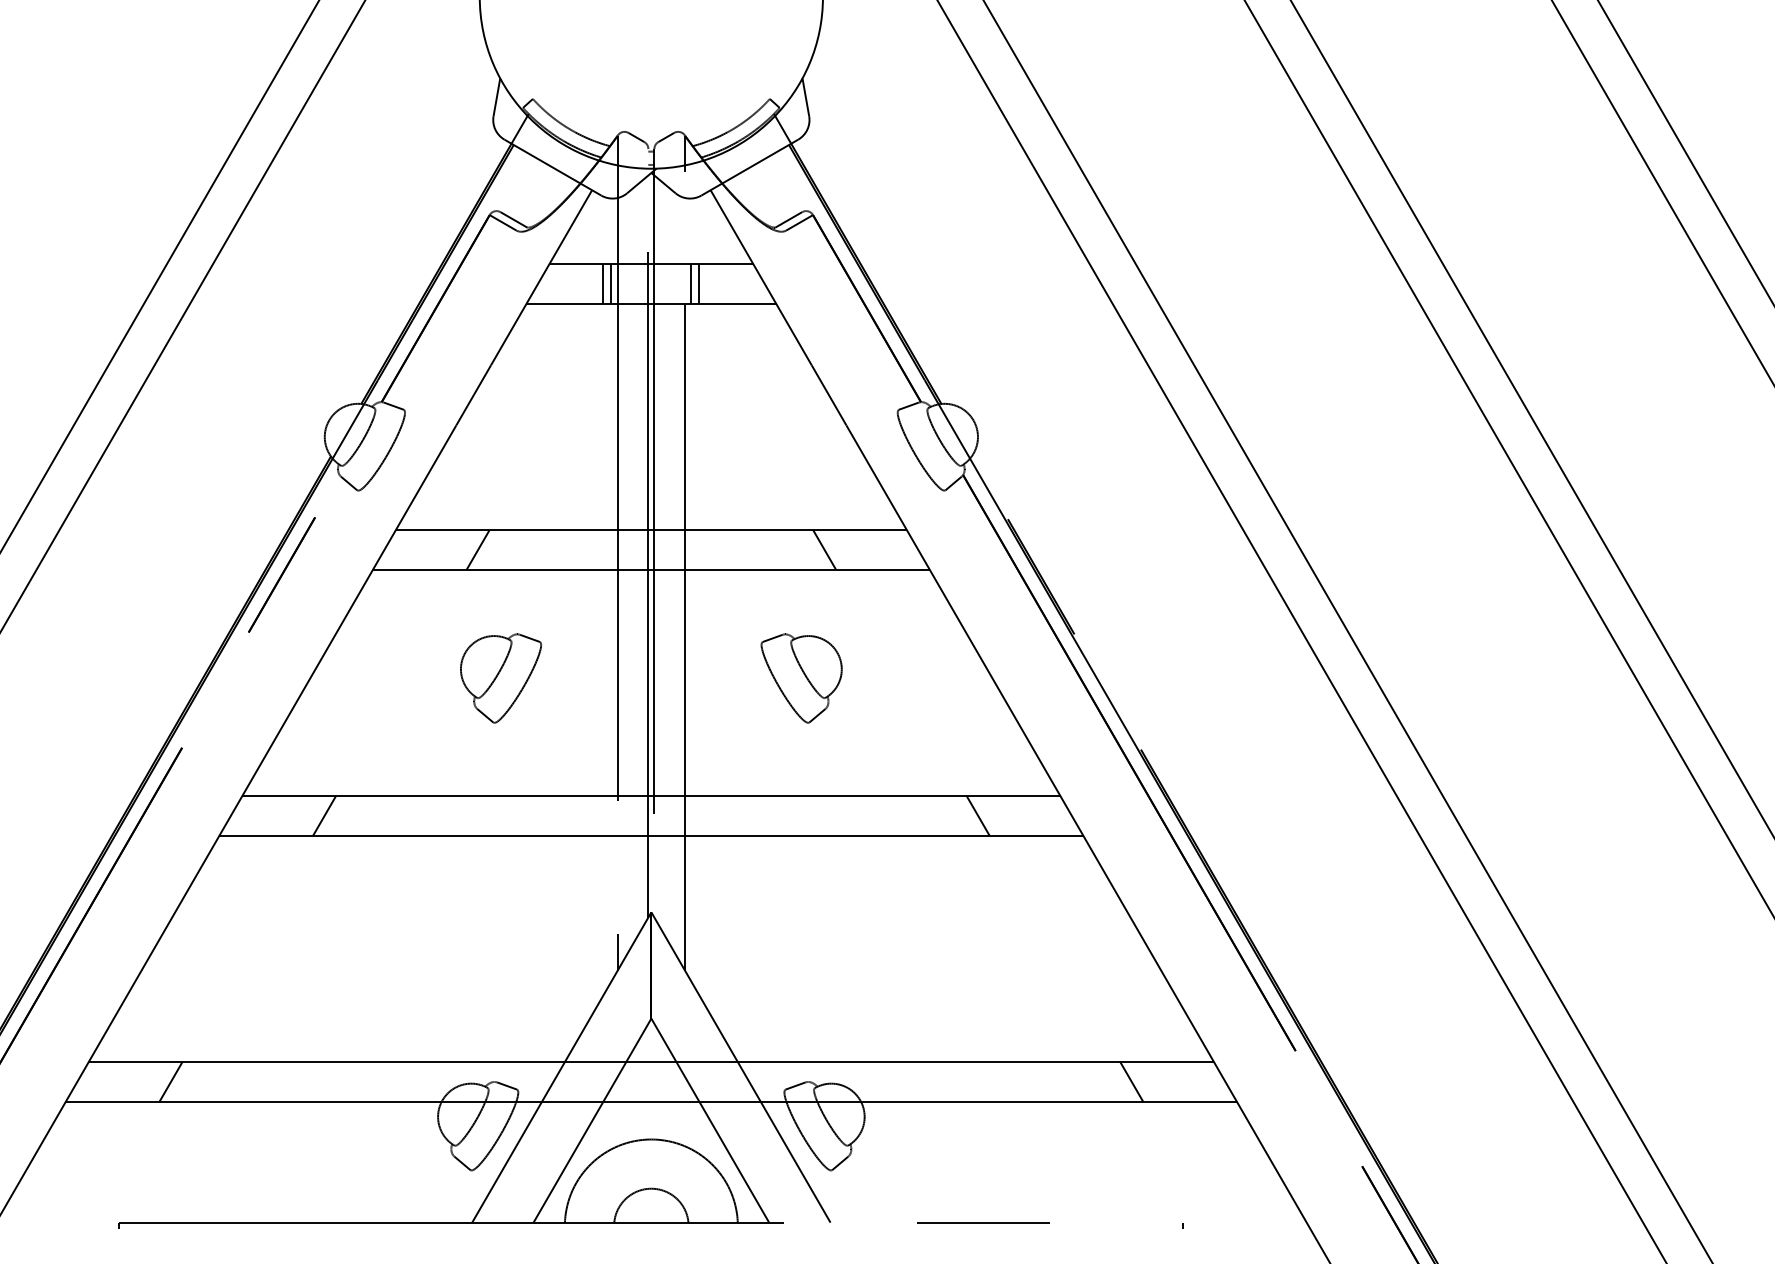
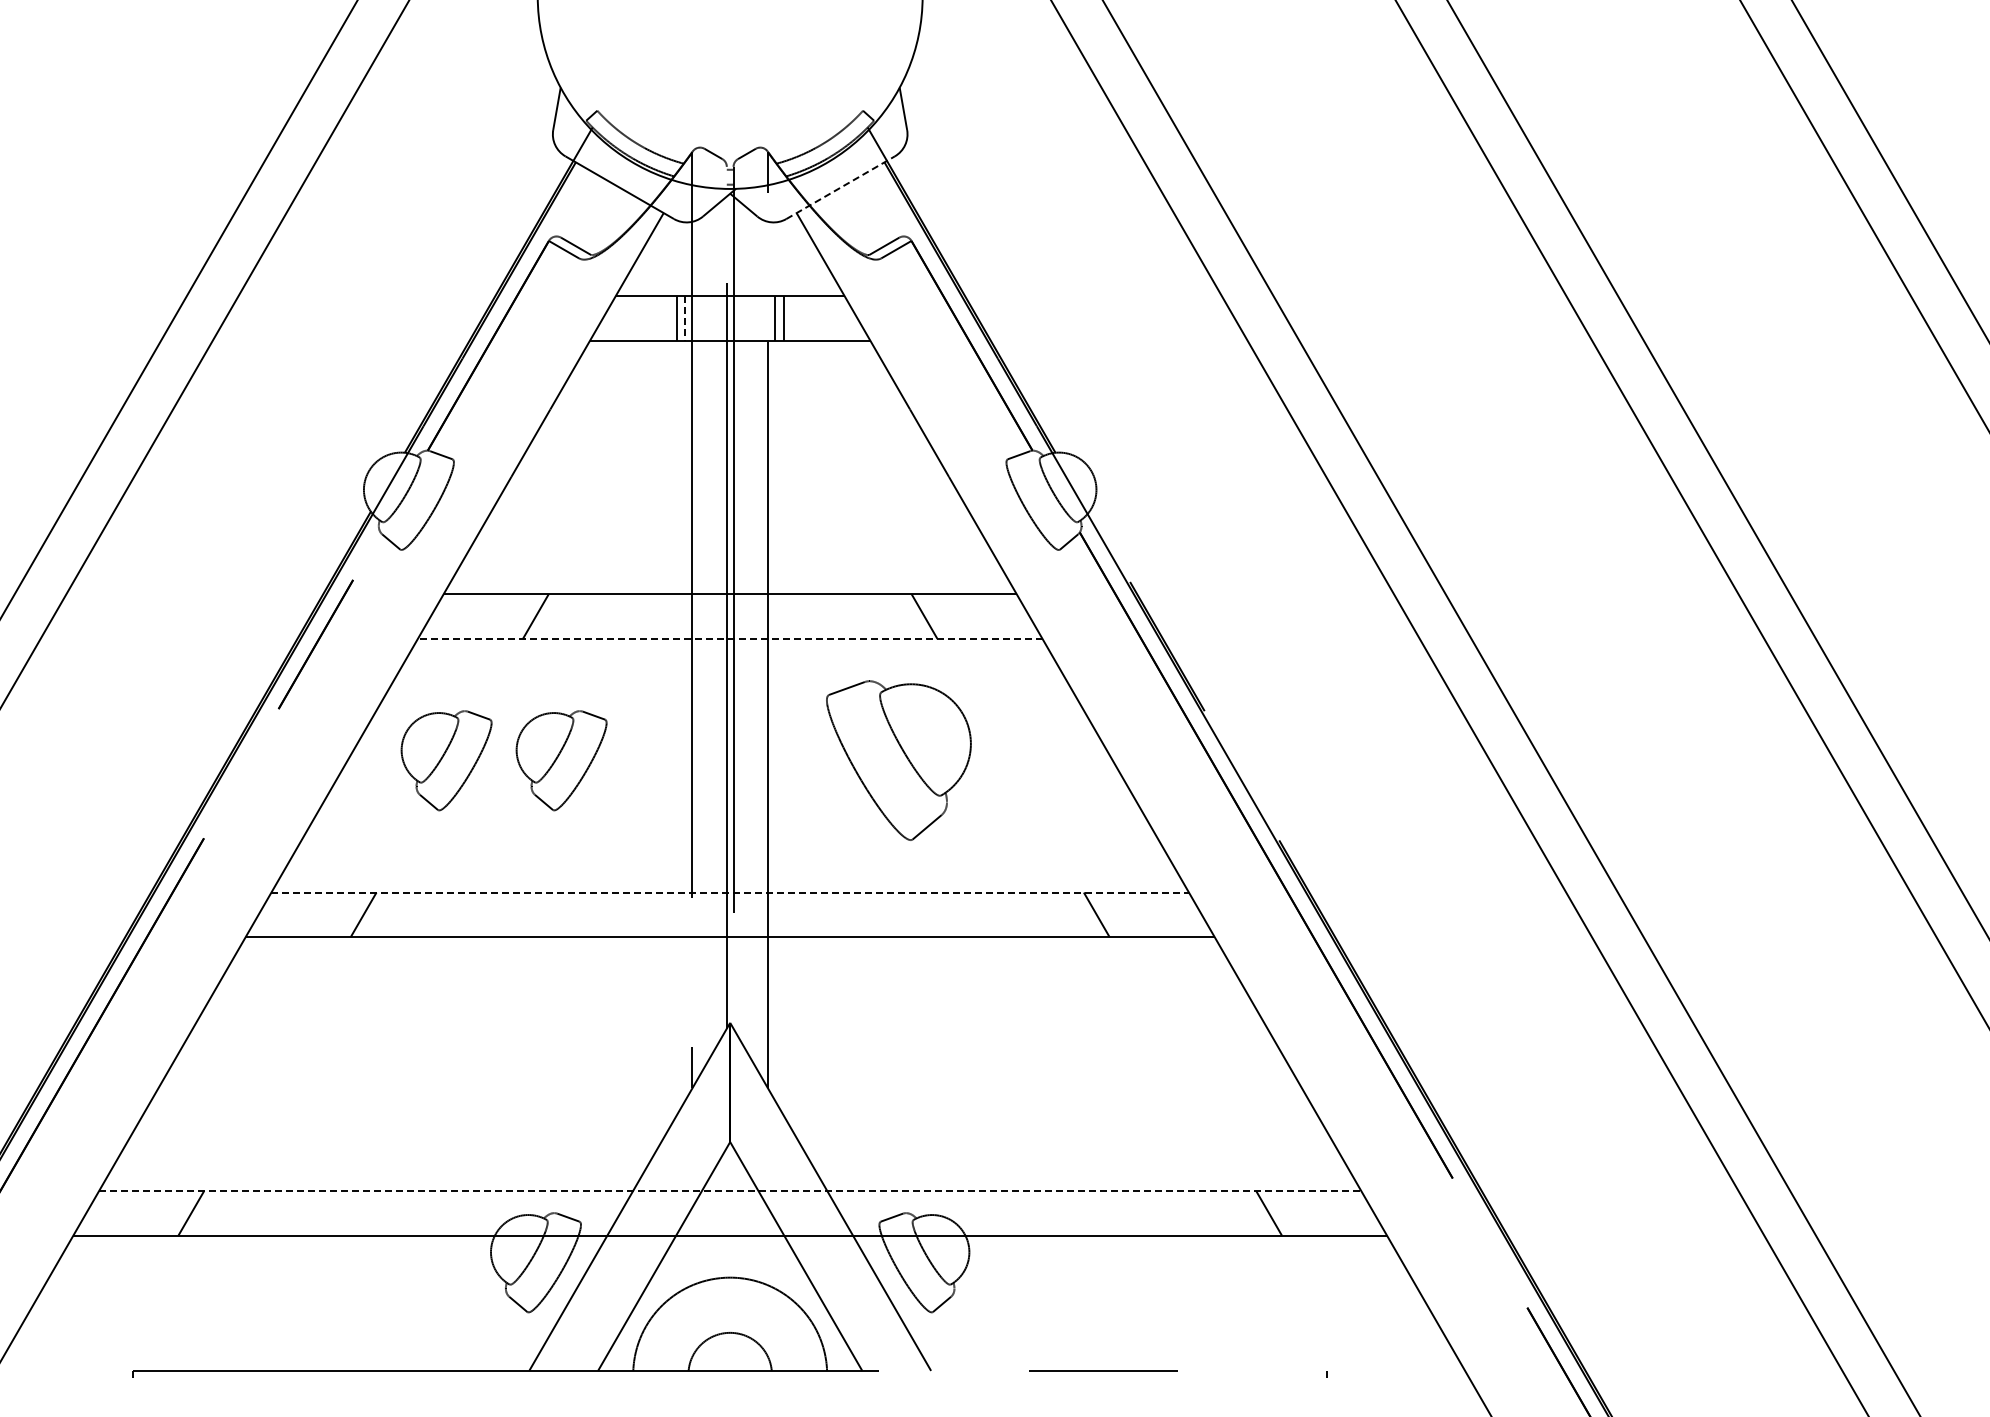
line: (749, 167) -> (840, 187), solid -> dashed
line: (611, 284) -> (685, 318), solid -> dashed
line: (650, 569) -> (729, 638), solid -> dashed
part: (398, 678) -> (446, 760), added
part: (801, 678) -> (898, 760), size x1.6
line: (651, 796) -> (730, 892), solid -> dashed
line: (651, 1061) -> (730, 1190), solid -> dashed

